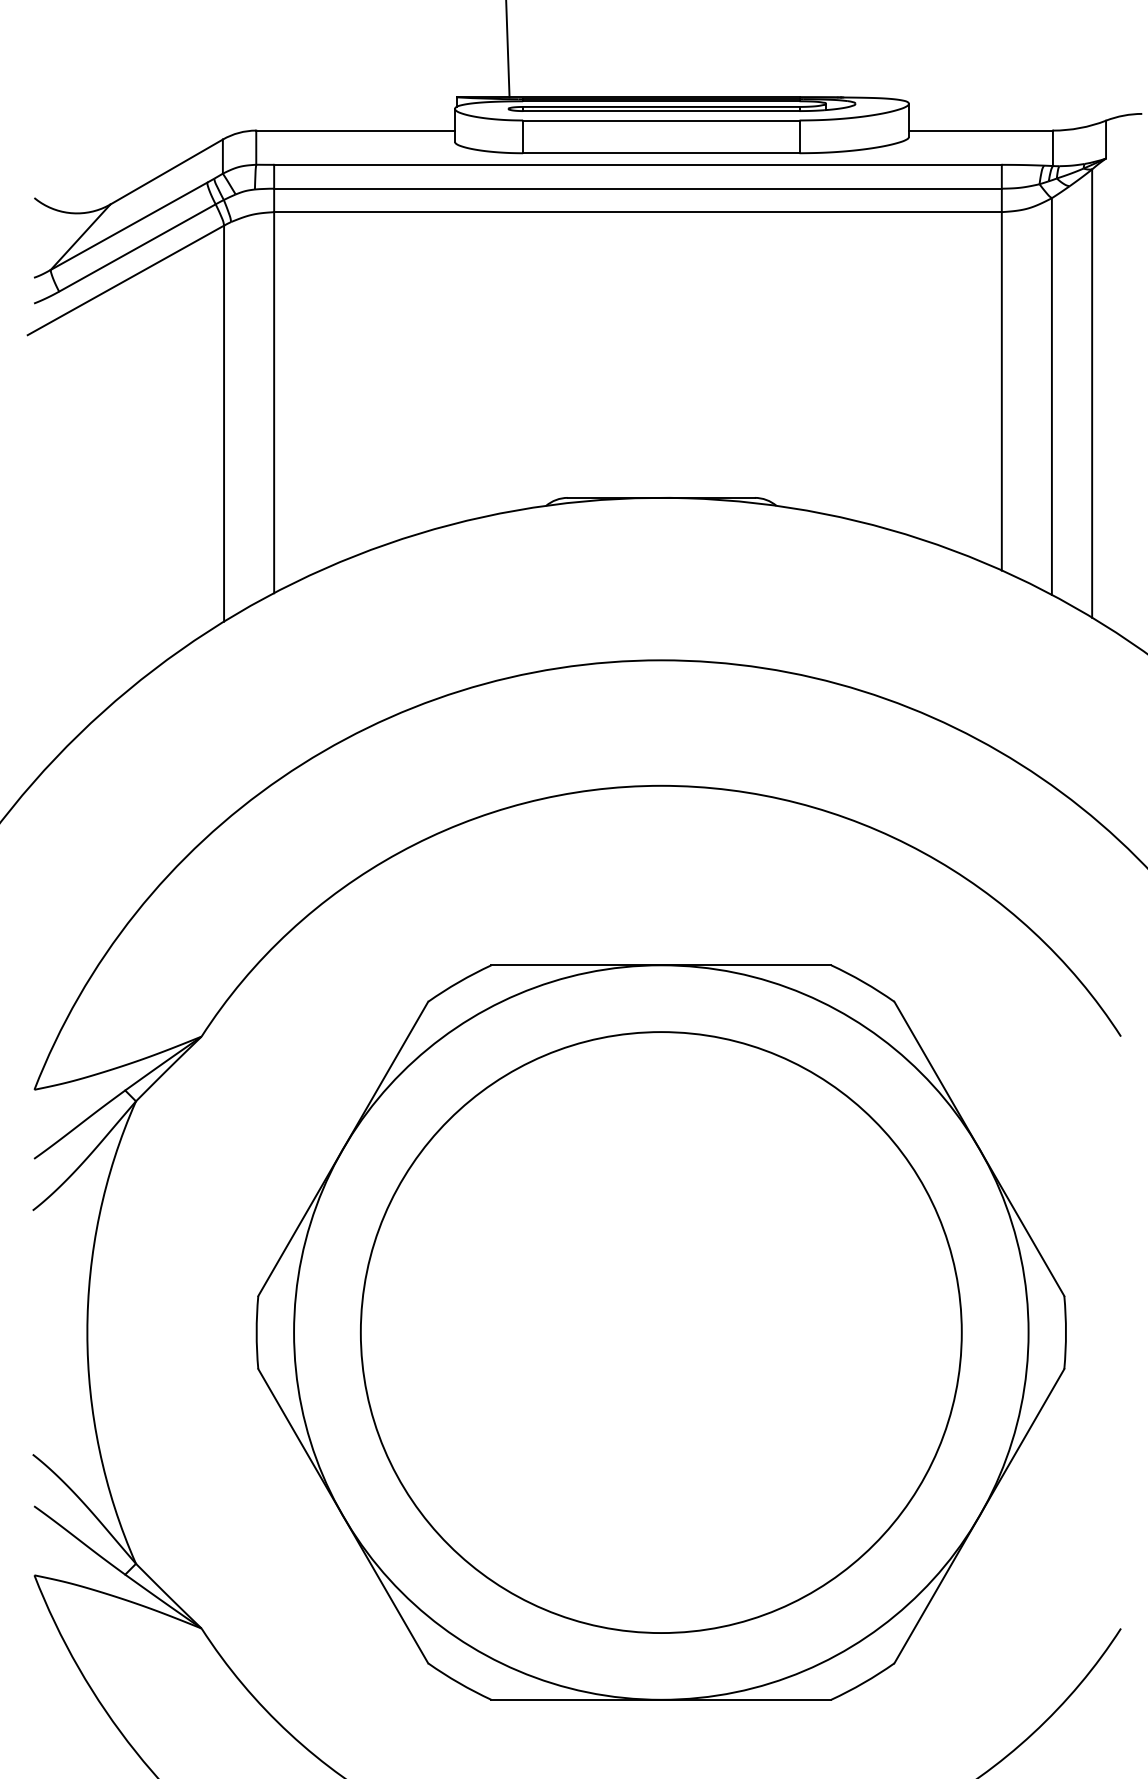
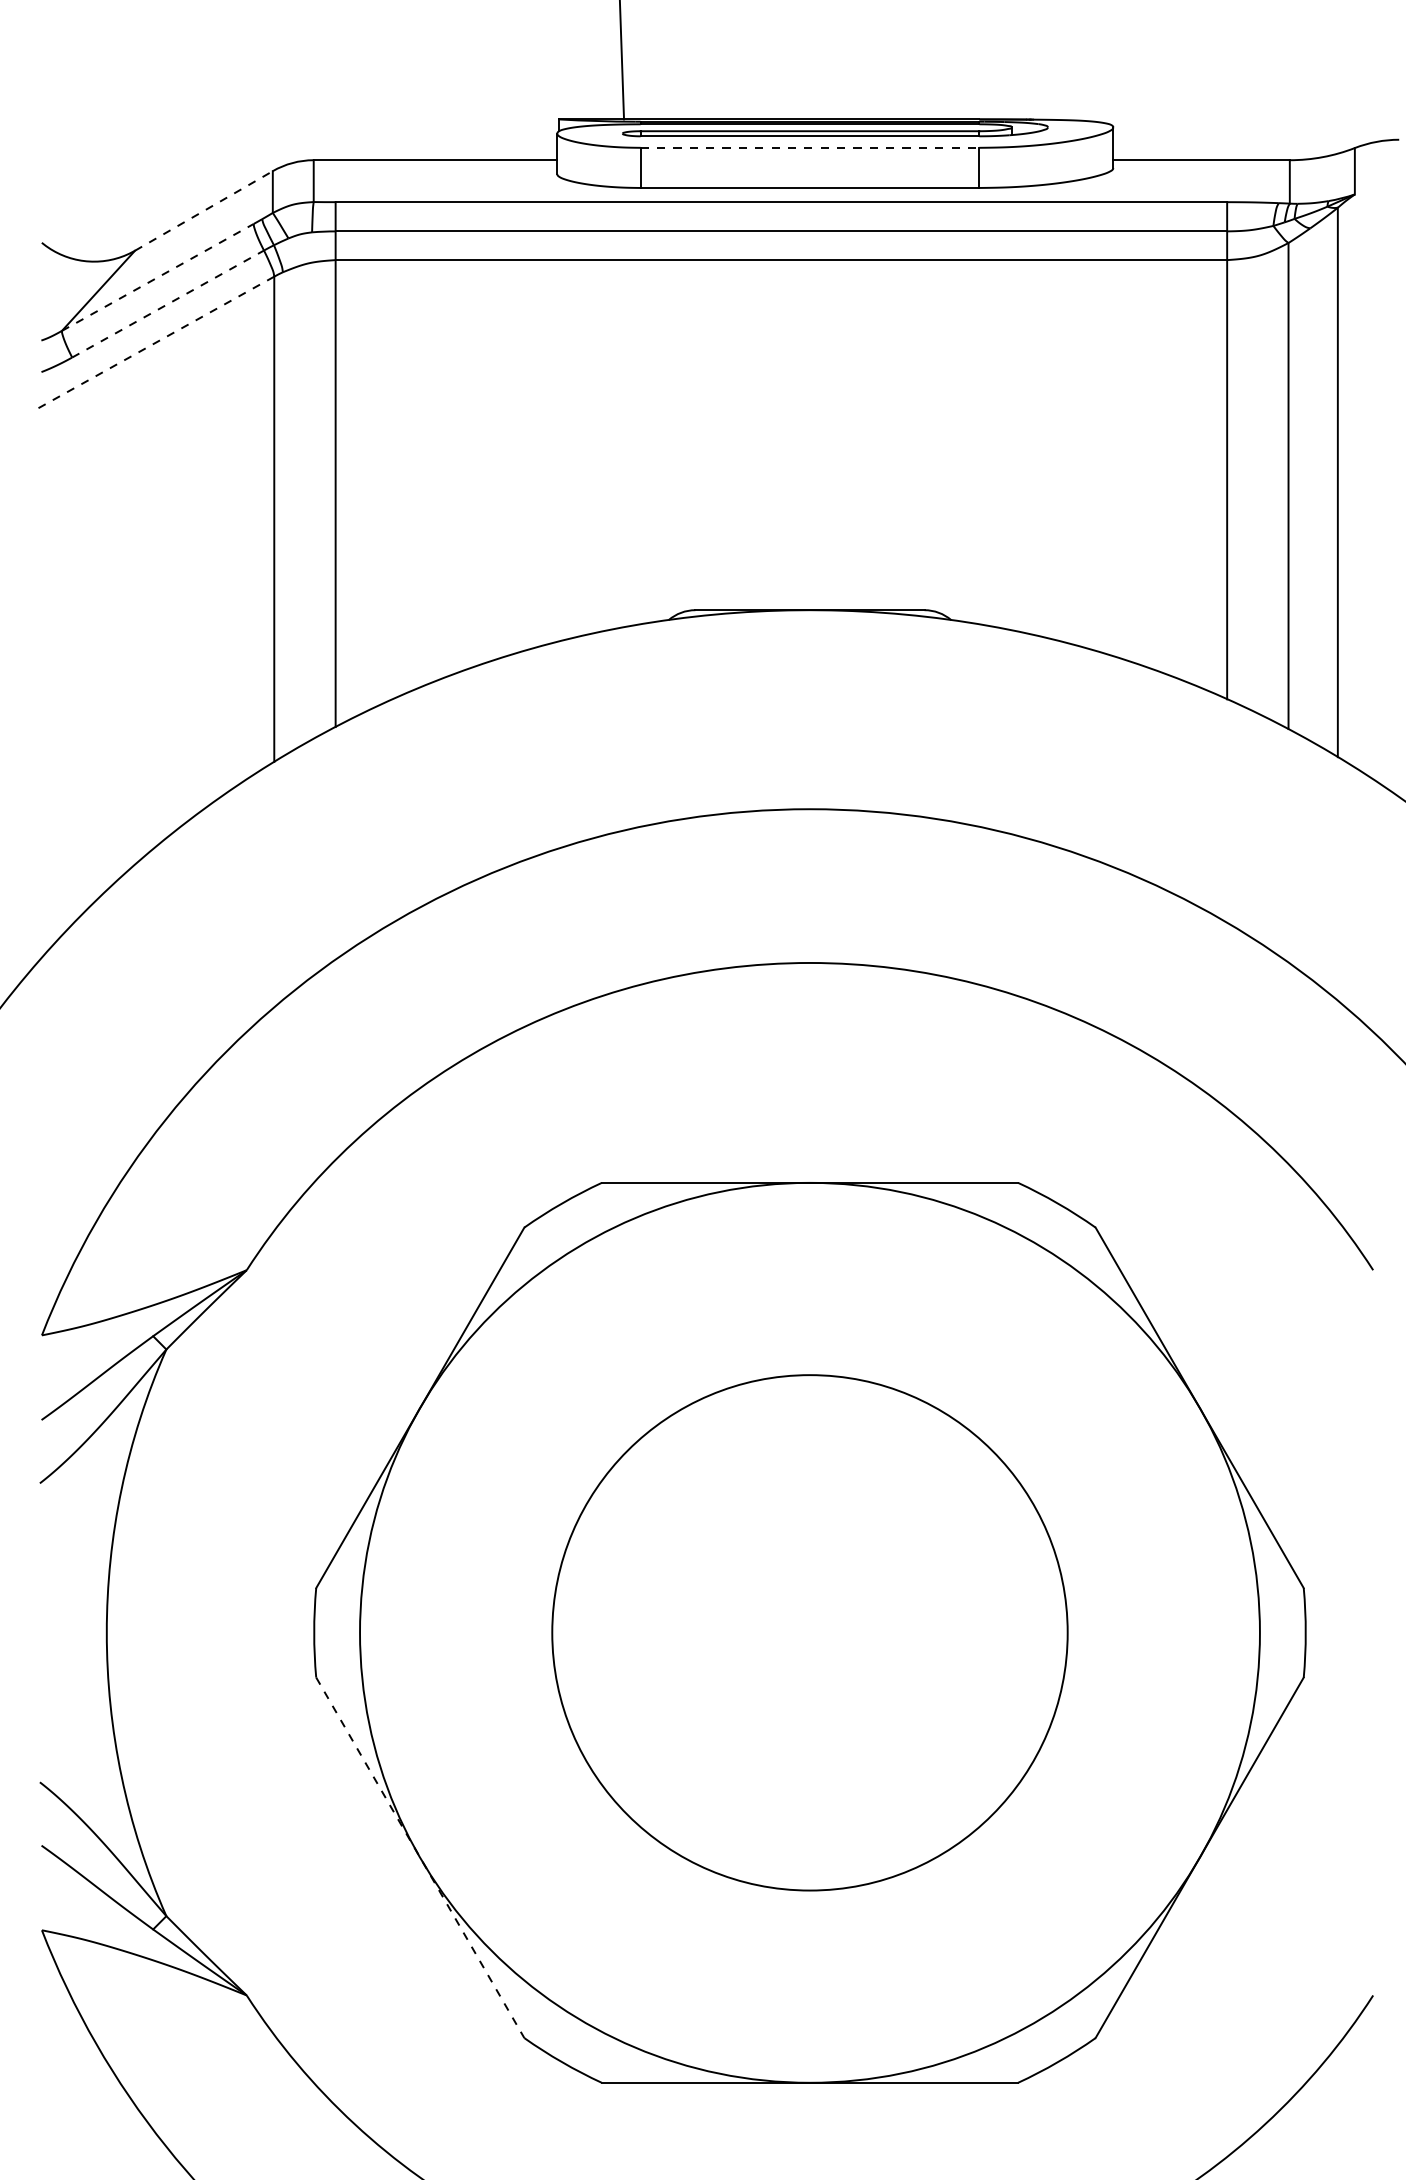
line: (661, 120) -> (810, 147), solid -> dashed
line: (166, 171) -> (203, 210), solid -> dashed
line: (128, 226) -> (157, 277), solid -> dashed
line: (137, 248) -> (168, 304), solid -> dashed
line: (126, 280) -> (154, 343), solid -> dashed
circle: (660, 1332) -> (809, 1632), size x0.7
line: (343, 1516) -> (420, 1858), solid -> dashed

